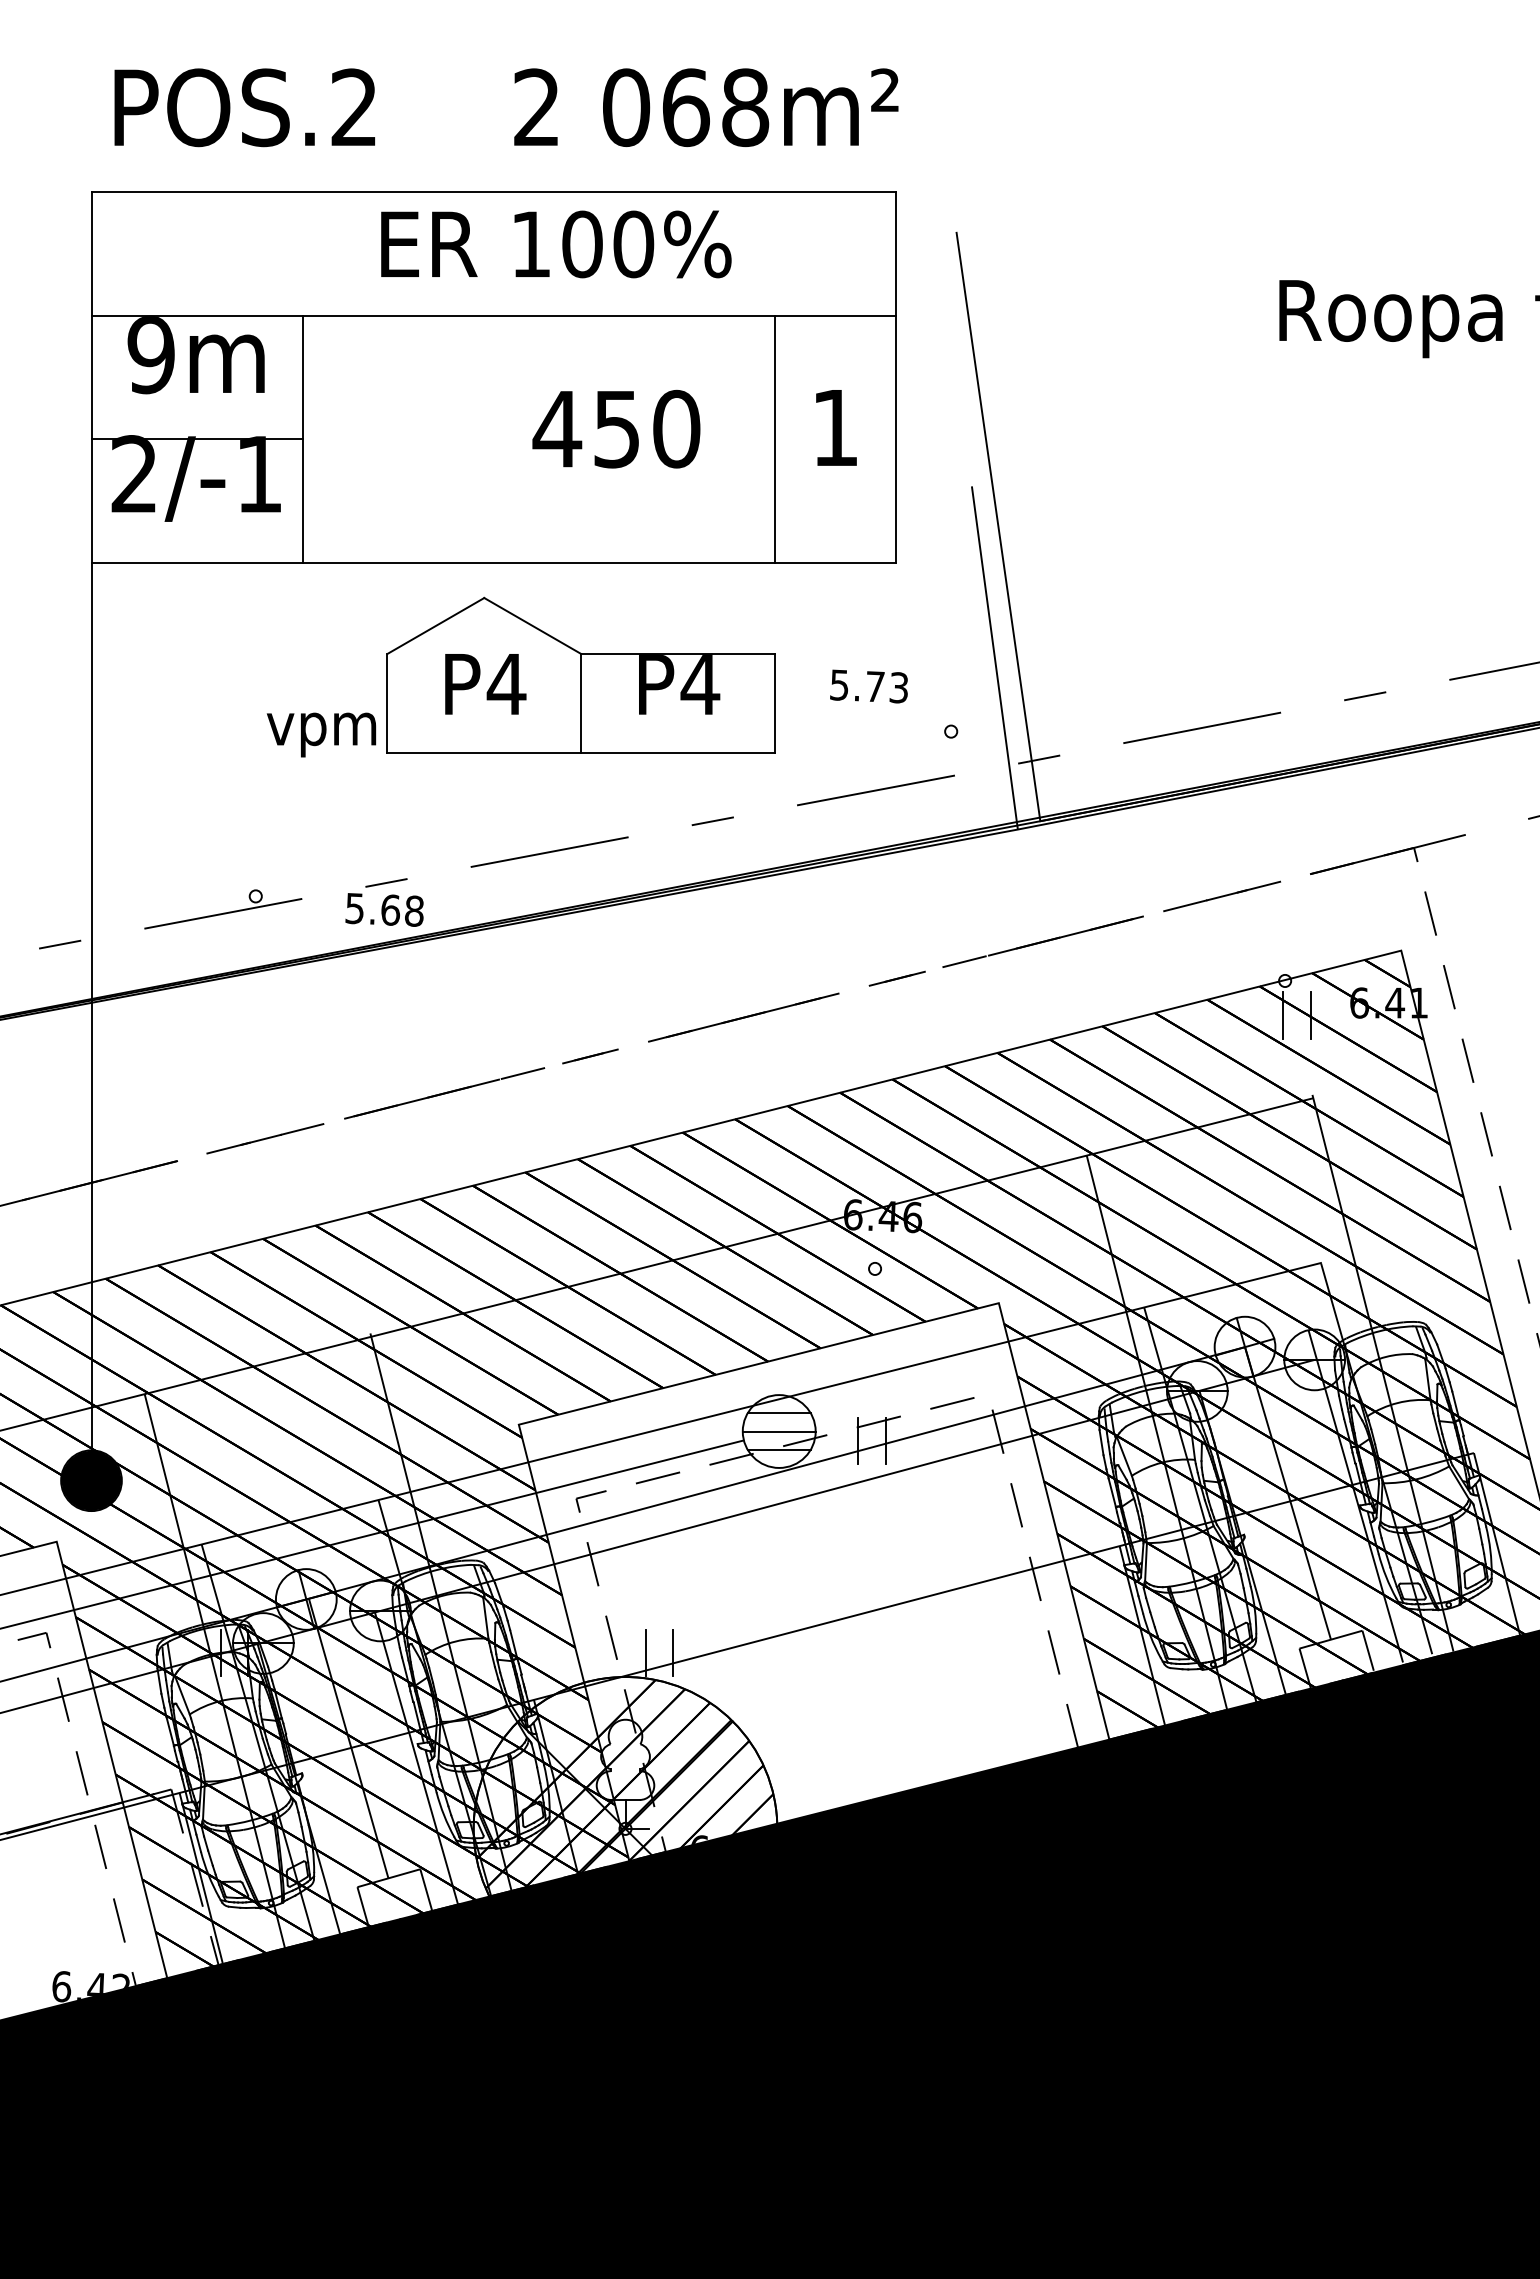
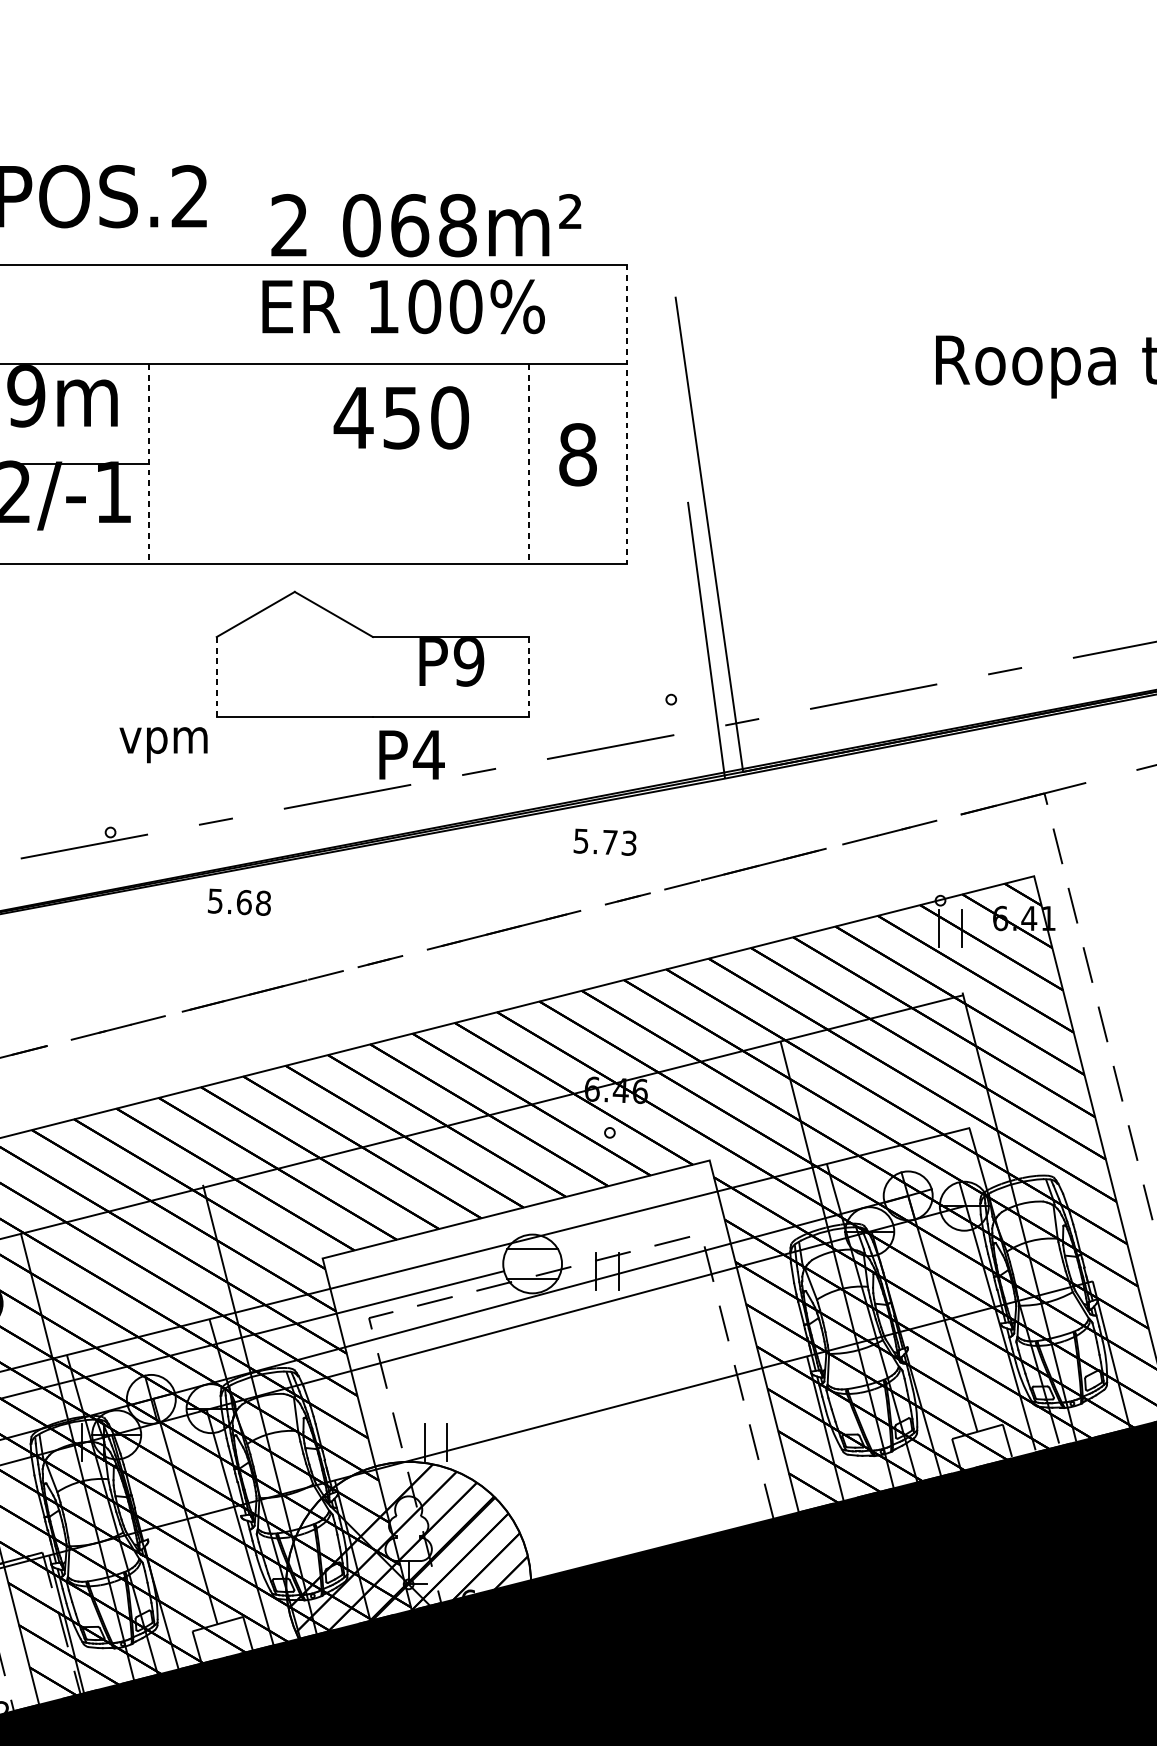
text: (706, 107) -> (426, 225), moved
text: (556, 244) -> (403, 306), moved
line: (896, 378) -> (627, 414), solid -> dashed
text: (835, 427) -> (578, 454), 1 -> 8
text: (616, 428) -> (401, 417), moved
line: (302, 439) -> (148, 464), solid -> dashed
line: (774, 439) -> (528, 464), solid -> dashed
text: (700, 683) -> (469, 660), P4 -> P9
text: (485, 684) -> (411, 755), moved
text: (868, 686) -> (604, 842), moved
line: (387, 702) -> (216, 676), solid -> dashed
line: (581, 702) -> (373, 676), removed
line: (774, 702) -> (528, 676), solid -> dashed
text: (321, 734) -> (163, 744), moved
text: (384, 909) -> (239, 901), moved
line: (778, 1431) -> (532, 1263), removed

